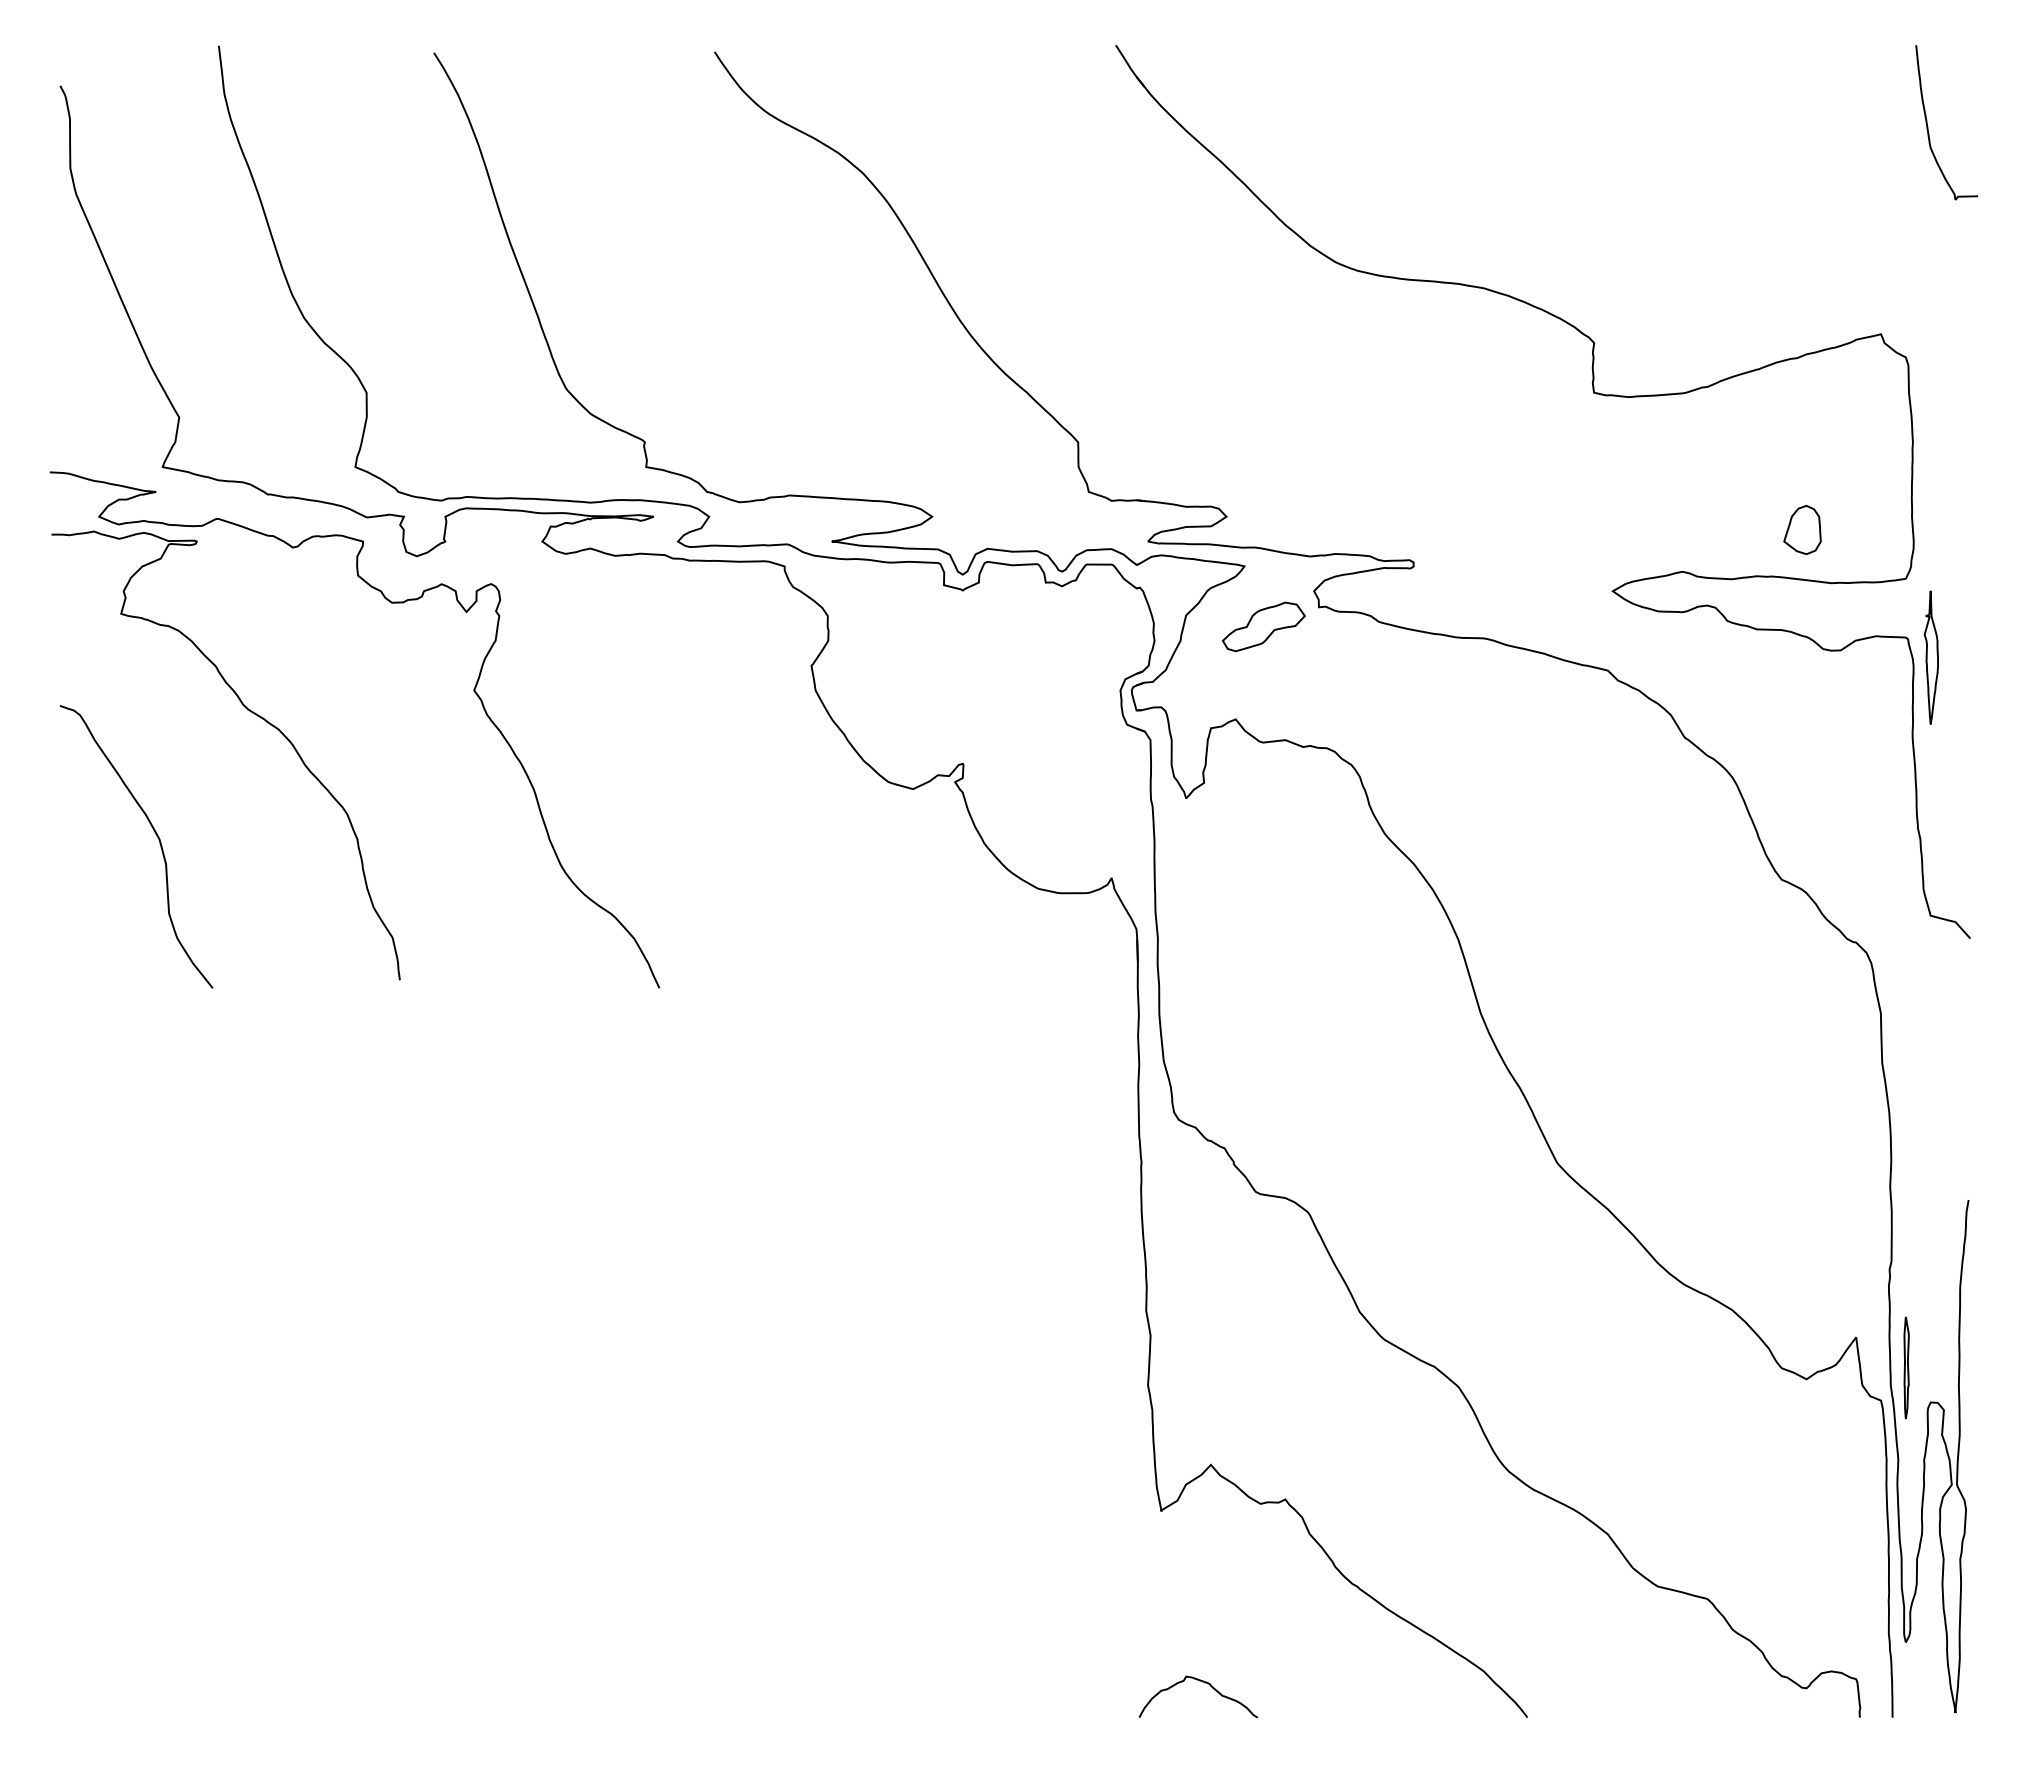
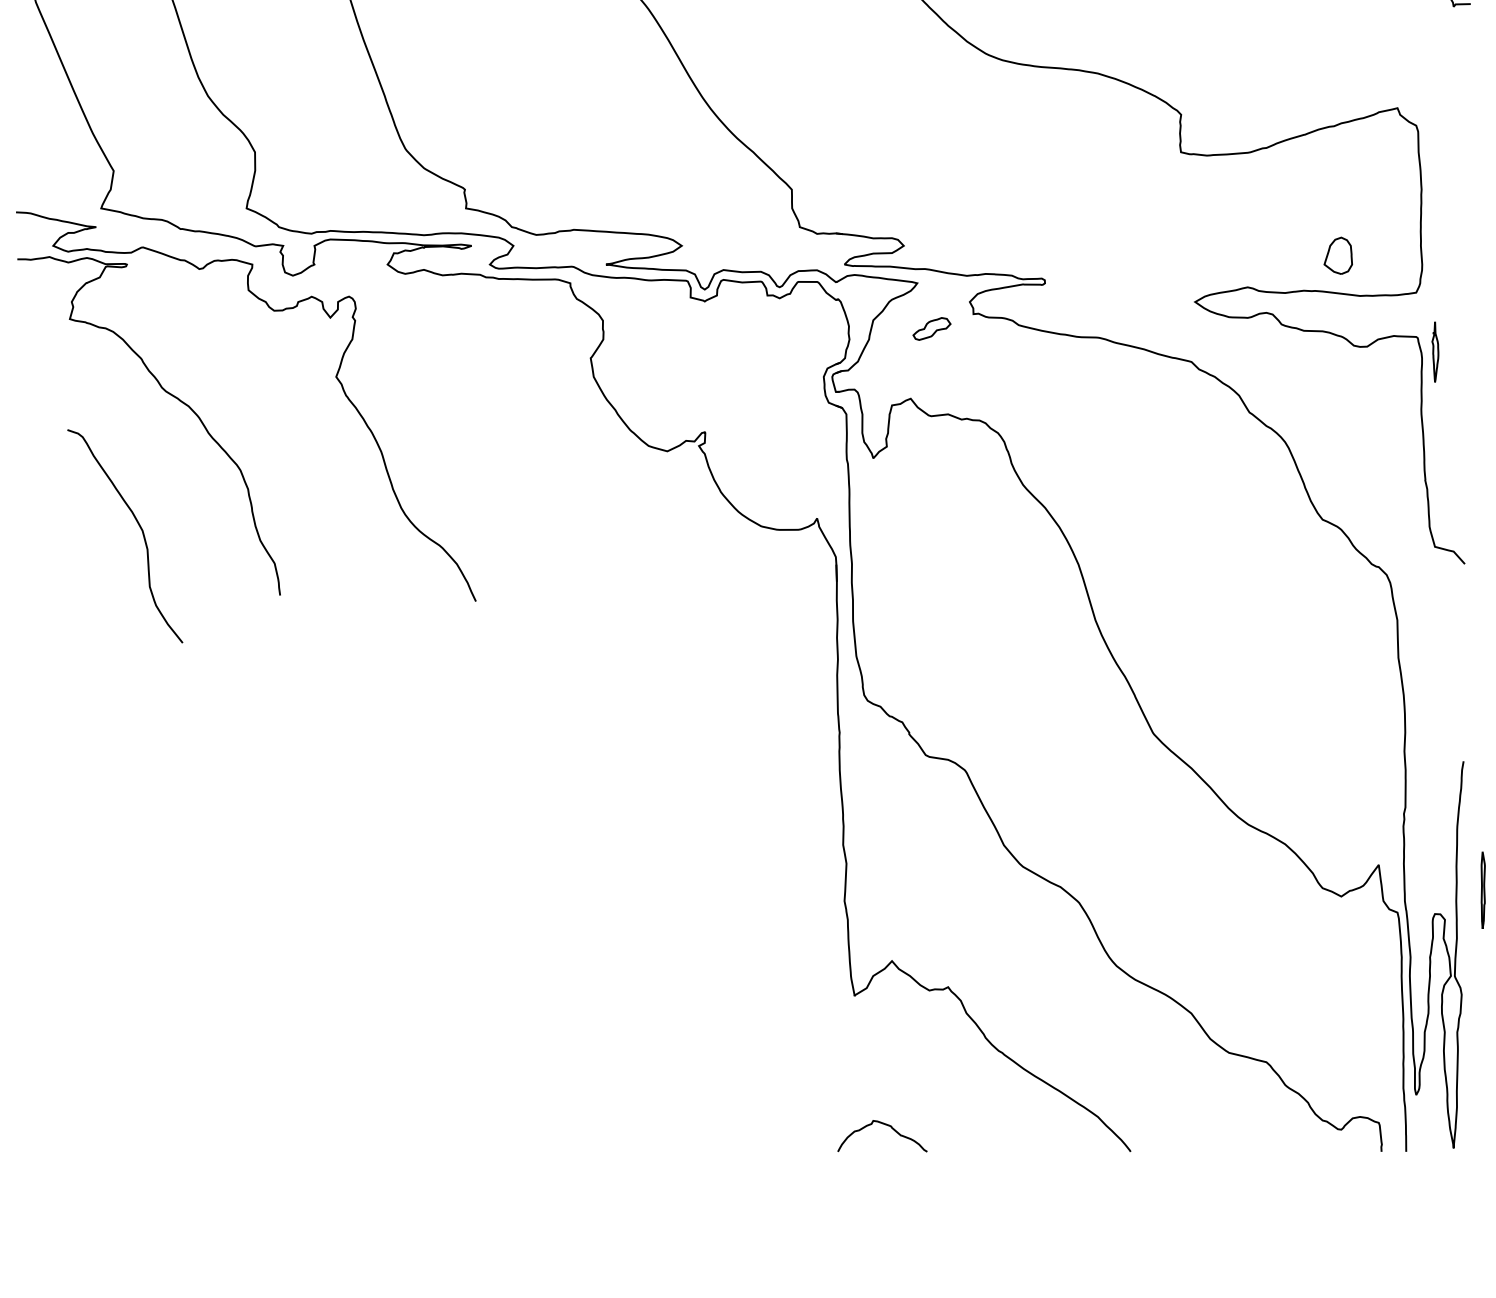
part: (1263, 626) -> (931, 328), size x0.6
part: (1930, 657) -> (1434, 352), size x0.6
curve: (156, 836) -> (140, 528), moved
part: (1906, 1367) -> (1483, 889), moved

